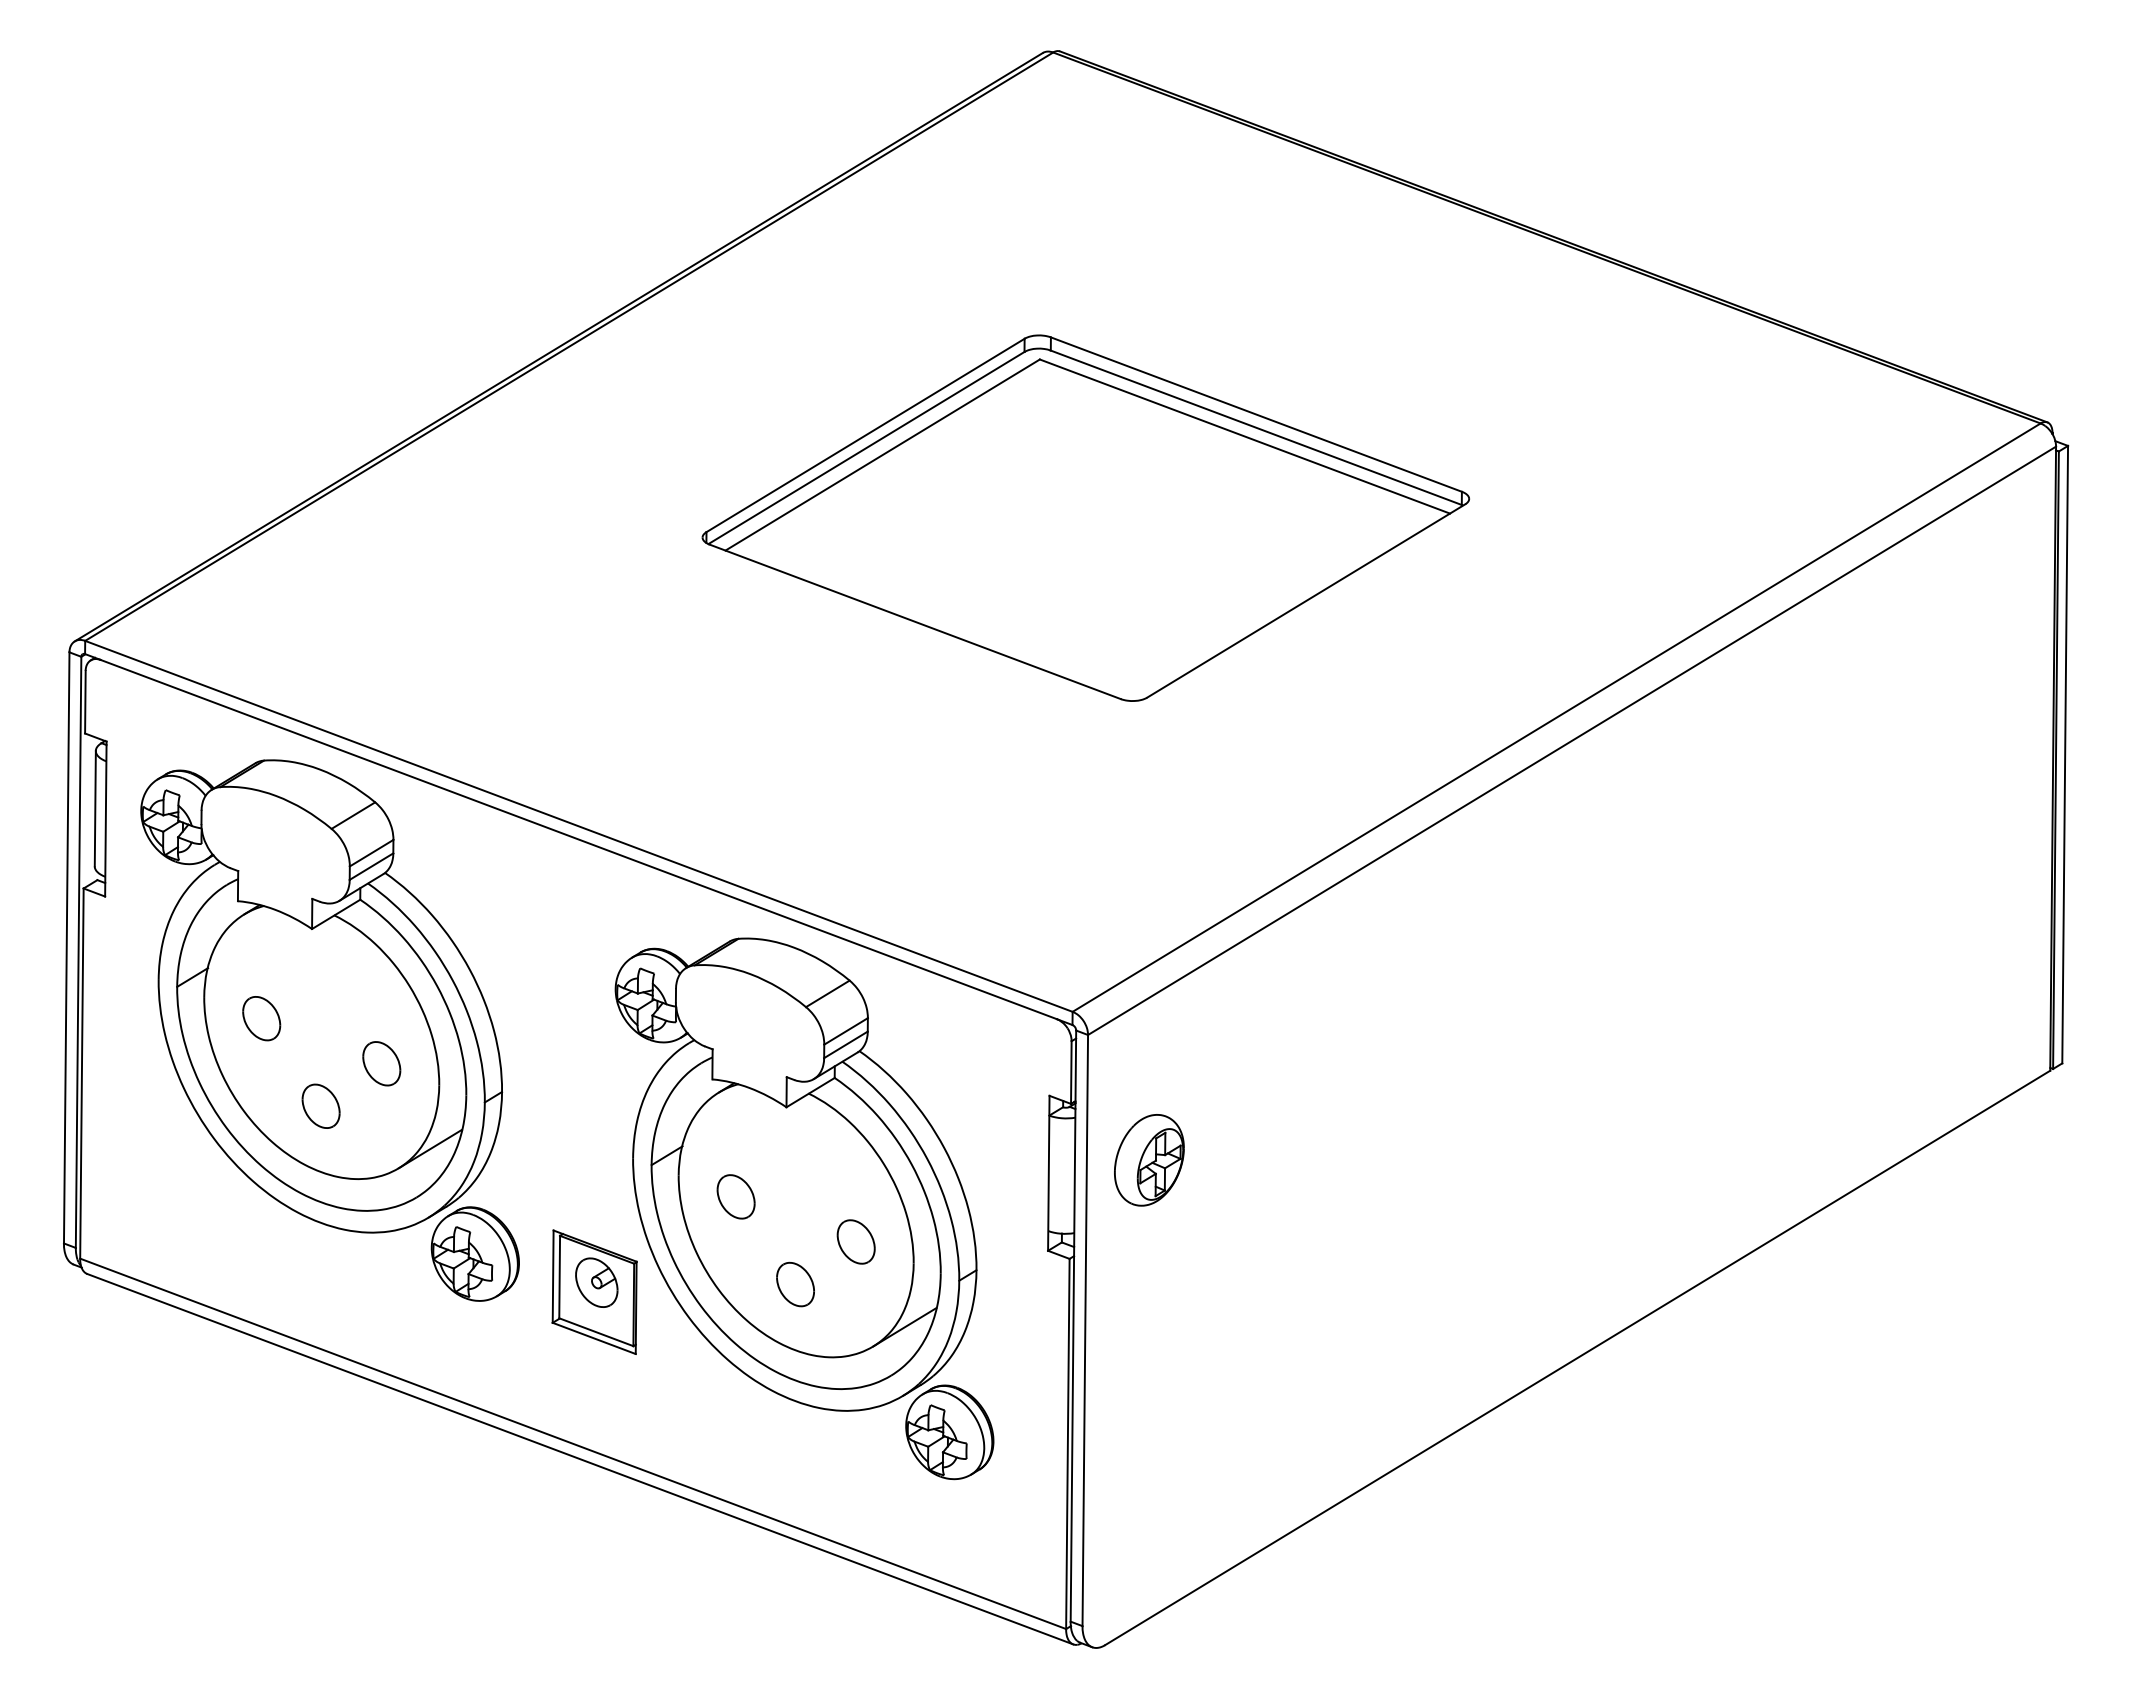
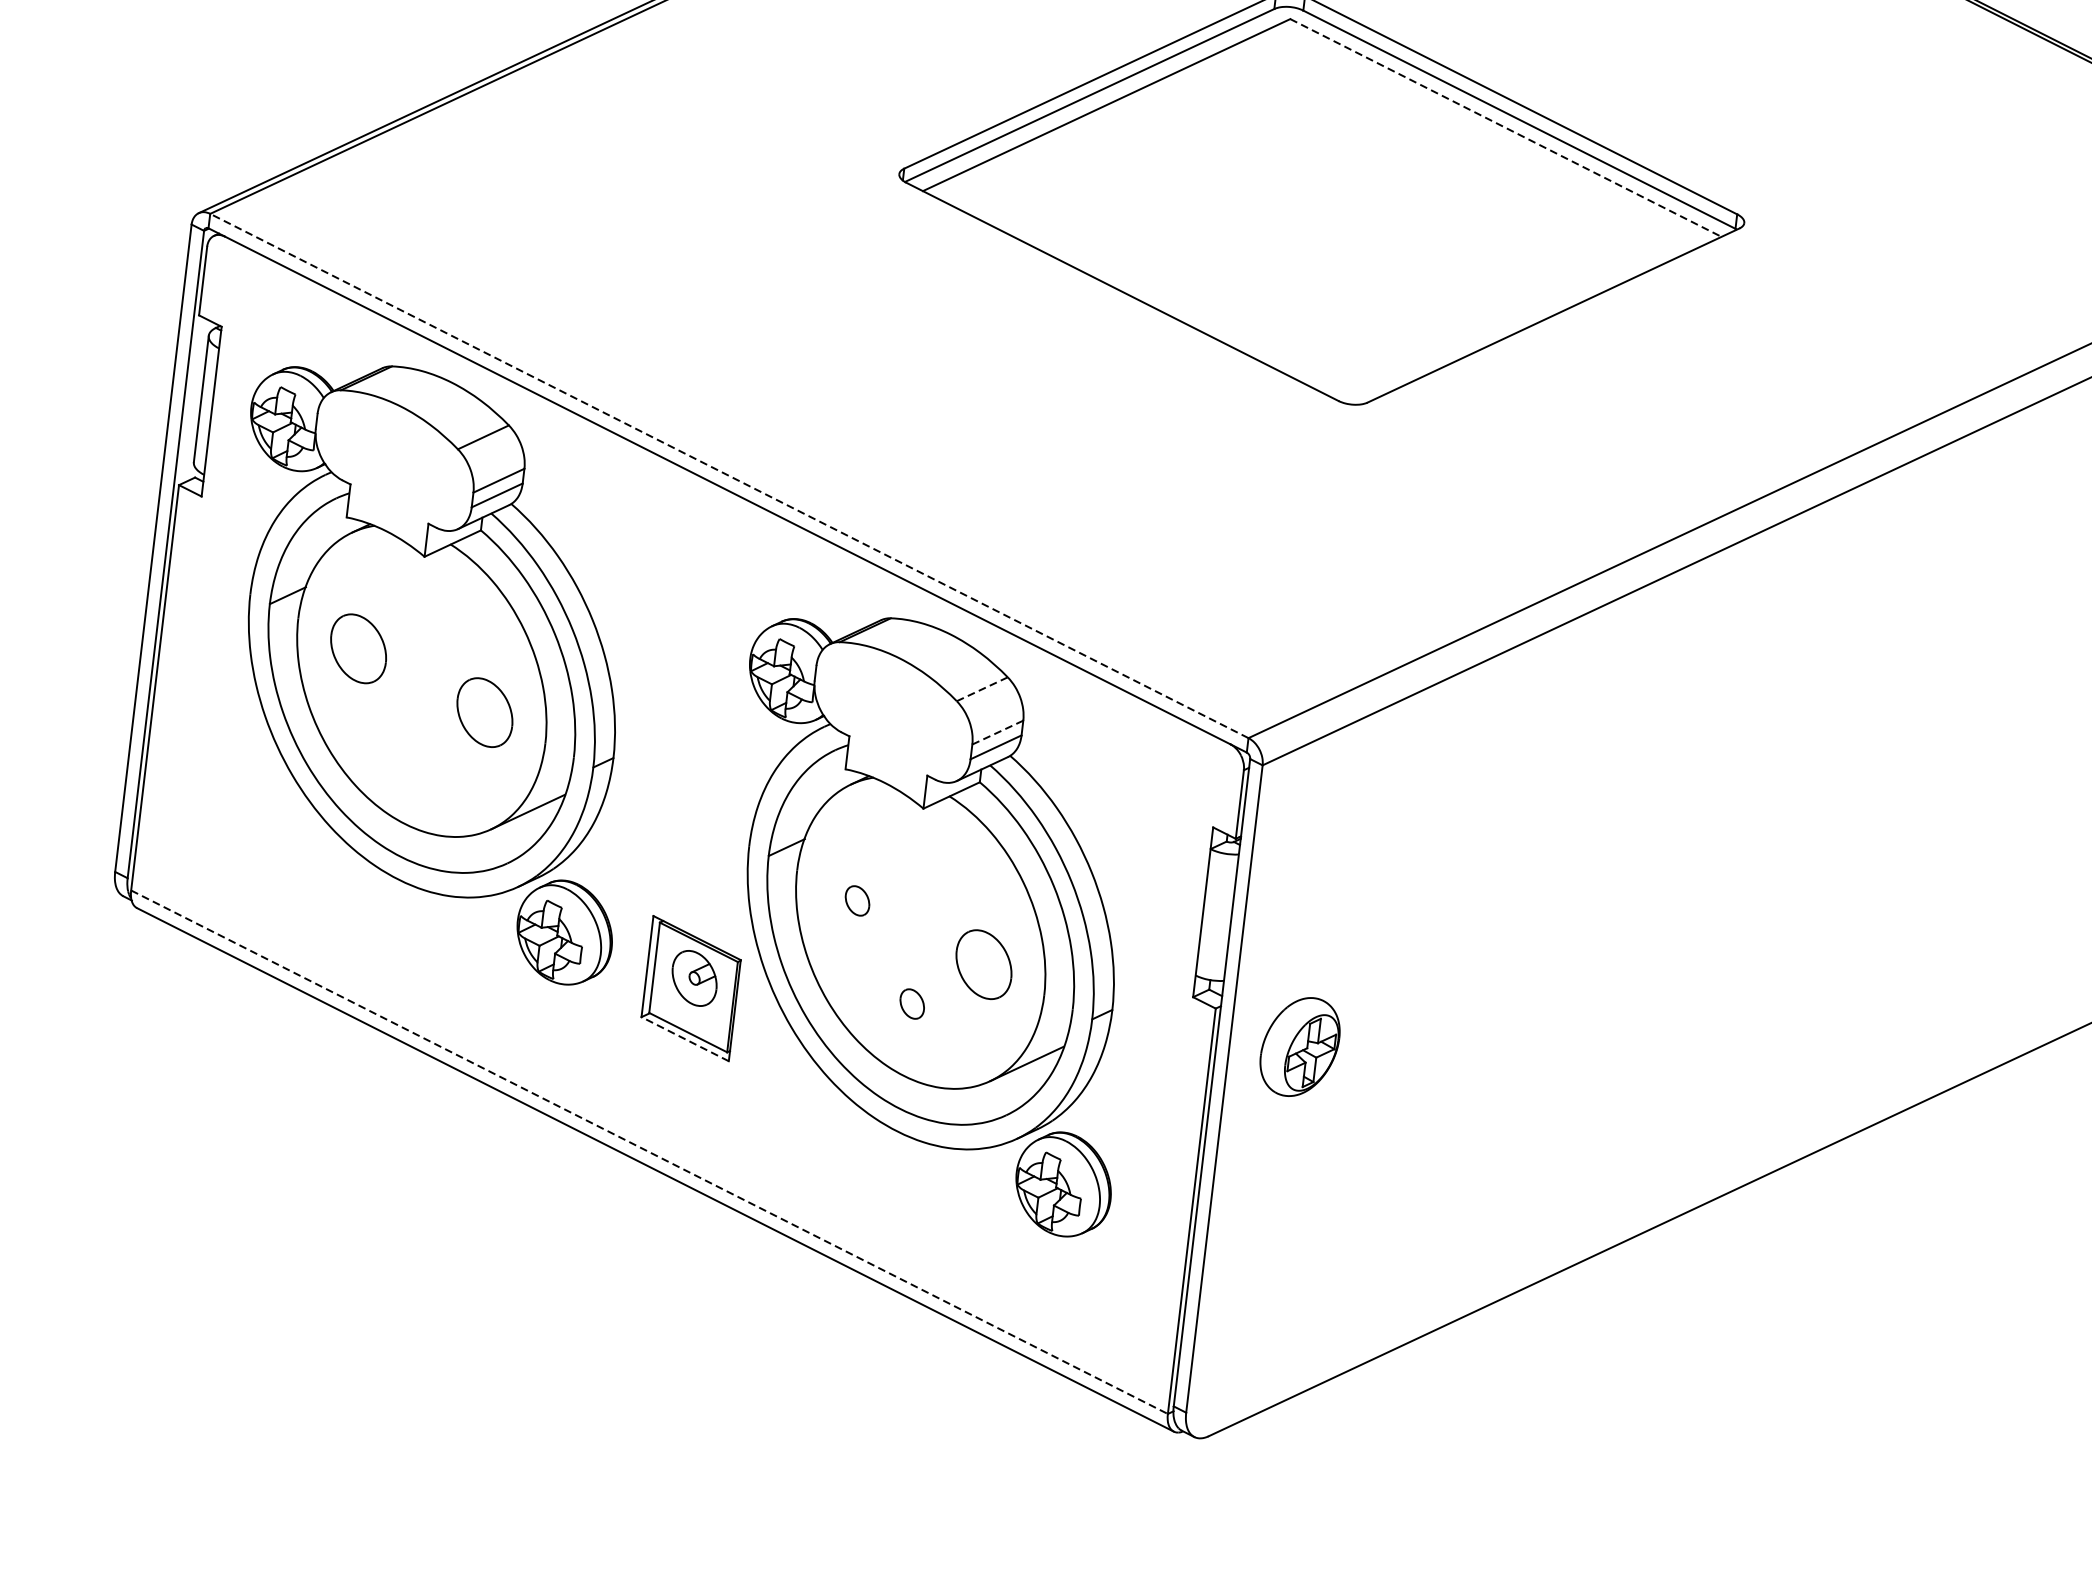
line: (1245, 436) -> (1506, 127), solid -> dashed
line: (578, 826) -> (728, 476), solid -> dashed
line: (827, 993) -> (981, 688), solid -> dashed
part: (261, 1018) -> (358, 648), size x1.4
line: (846, 1031) -> (998, 732), solid -> dashed
part: (381, 1063) -> (484, 712), size x1.4
part: (320, 1105) -> (412, 751), removed
part: (1149, 1160) -> (1300, 1047), moved
part: (735, 1196) -> (856, 900), size x0.6
part: (855, 1241) -> (983, 964), size x1.4
part: (795, 1284) -> (912, 1004), size x0.6
line: (593, 1338) -> (684, 1039), solid -> dashed
line: (573, 1443) -> (649, 1151), solid -> dashed

